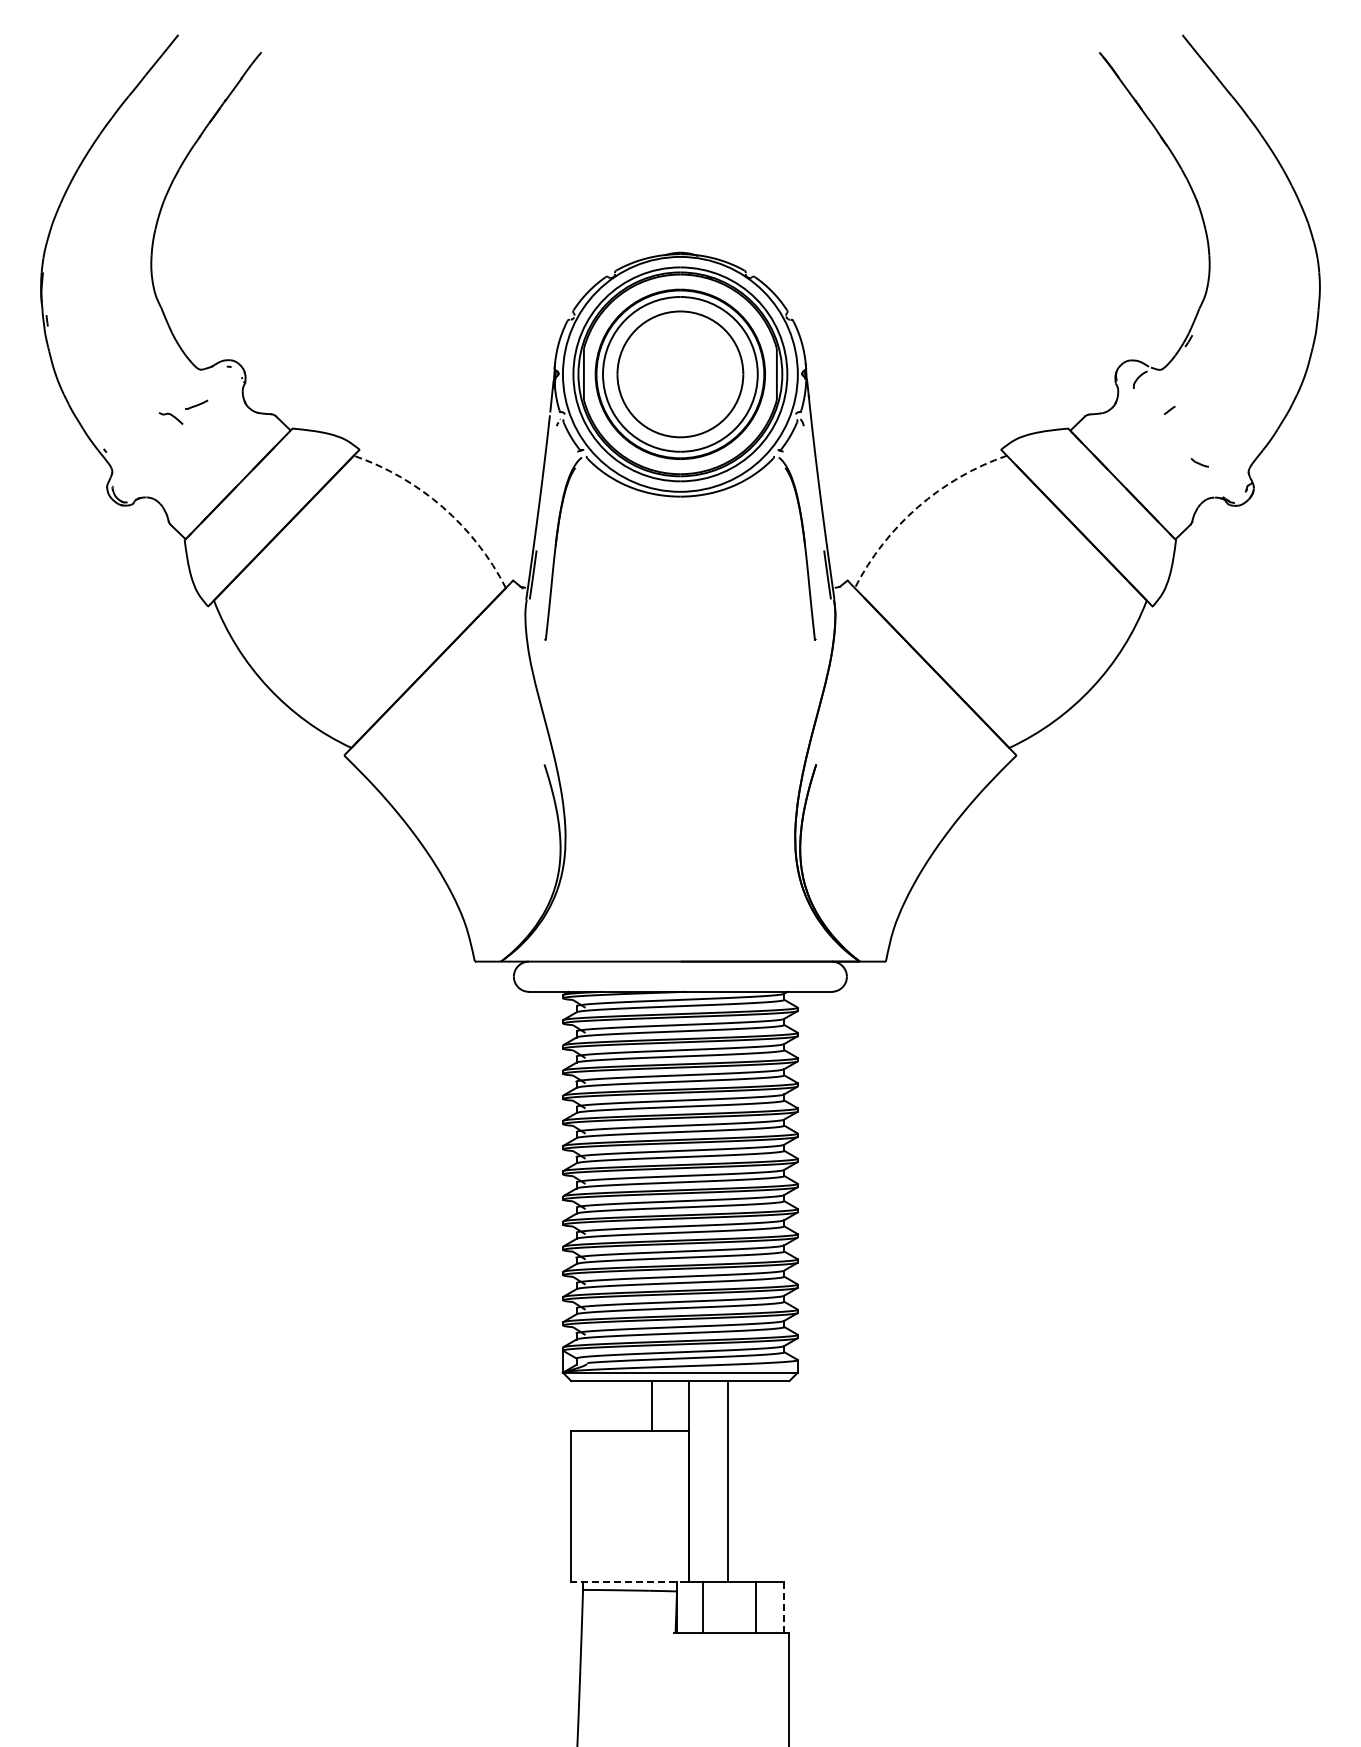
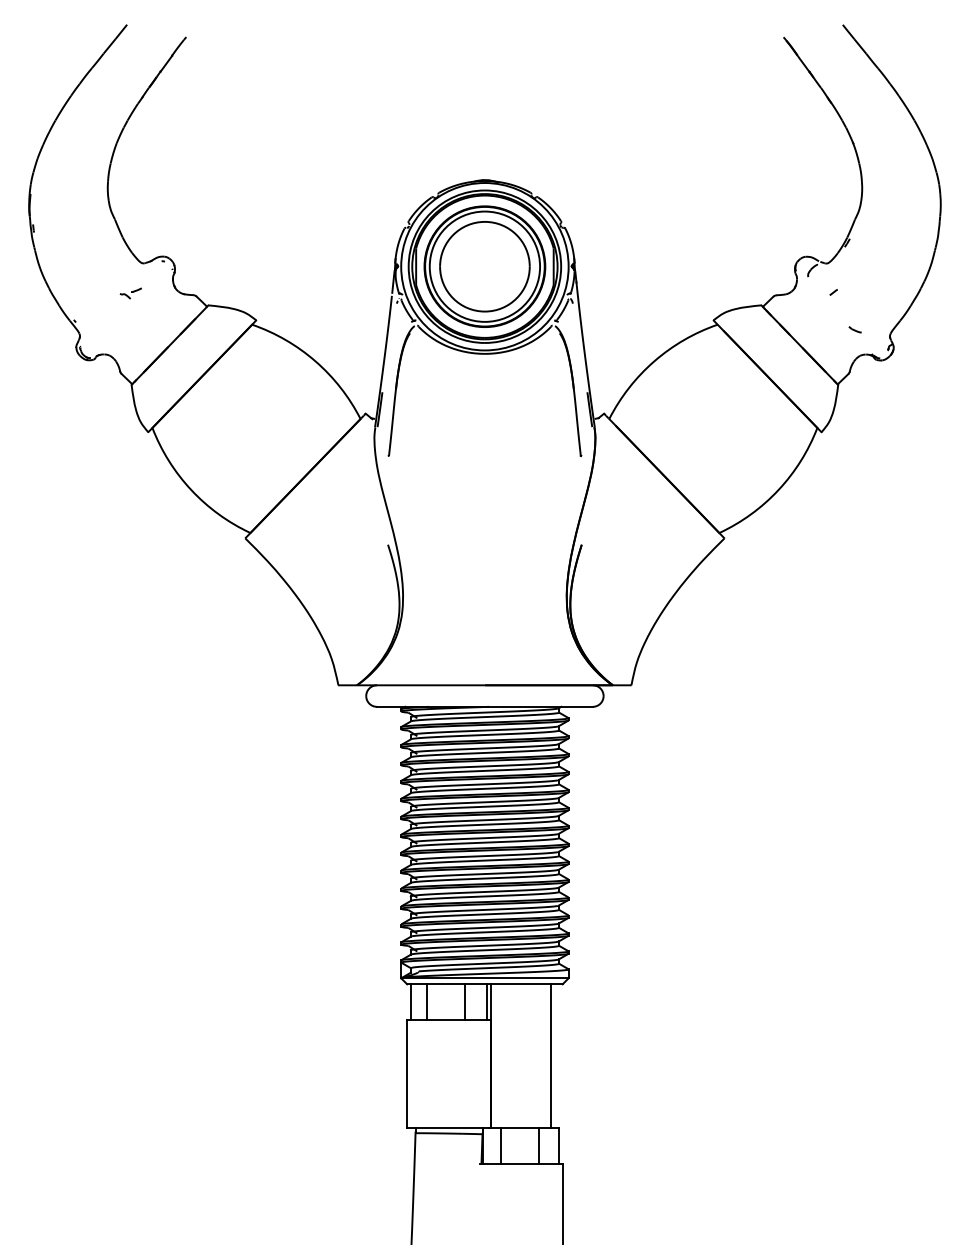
part: (183, 411) -> (130, 293), size x0.62
arc: (442, 507) -> (315, 361), dashed -> solid
arc: (918, 507) -> (654, 361), dashed -> solid
line: (577, 1406) -> (411, 1002), added
line: (599, 1406) -> (427, 1002), added
line: (683, 1406) -> (487, 1002), added
line: (727, 1481) -> (550, 1055), moved
line: (629, 1582) -> (448, 1127), dashed -> solid
line: (783, 1607) -> (558, 1145), dashed -> solid

